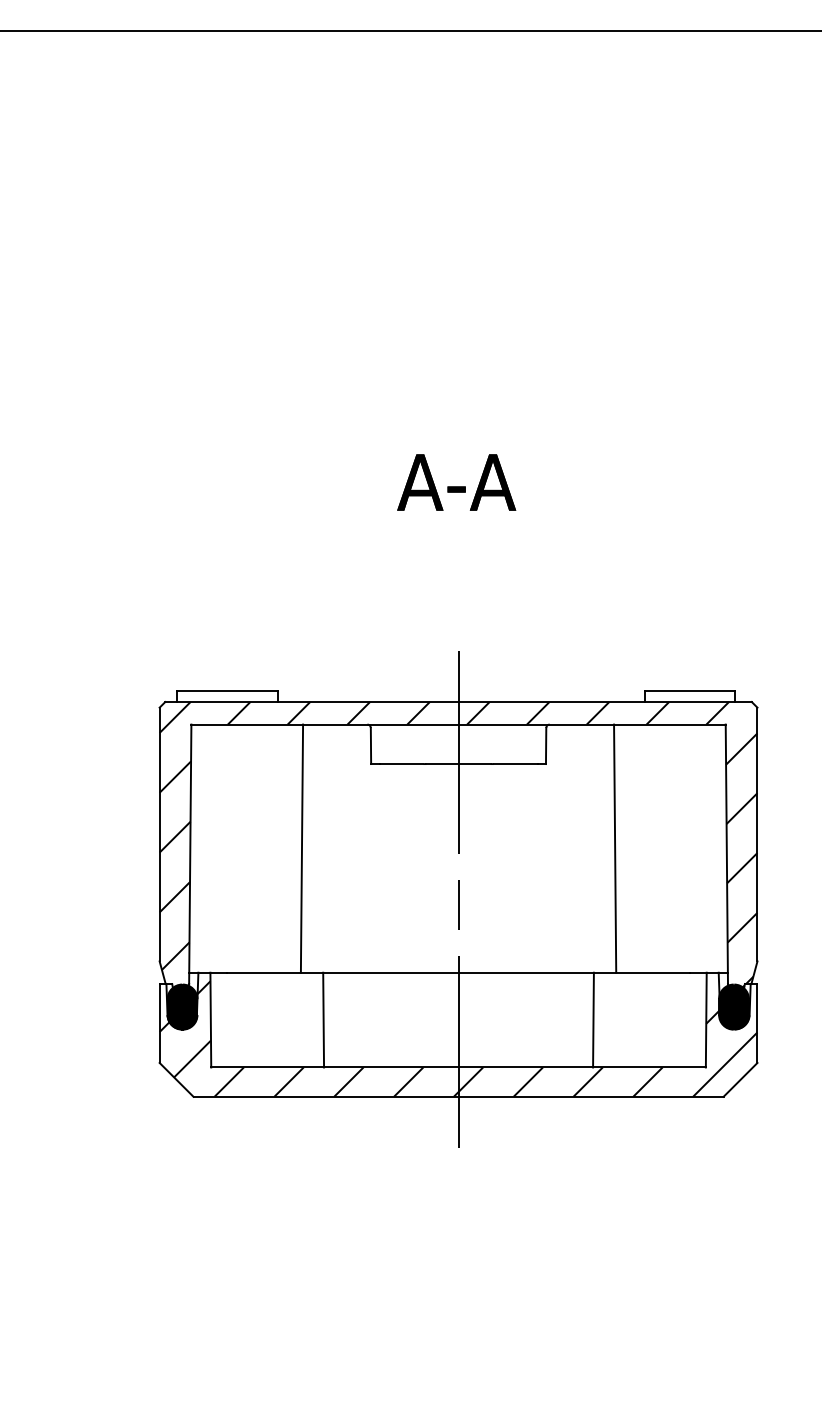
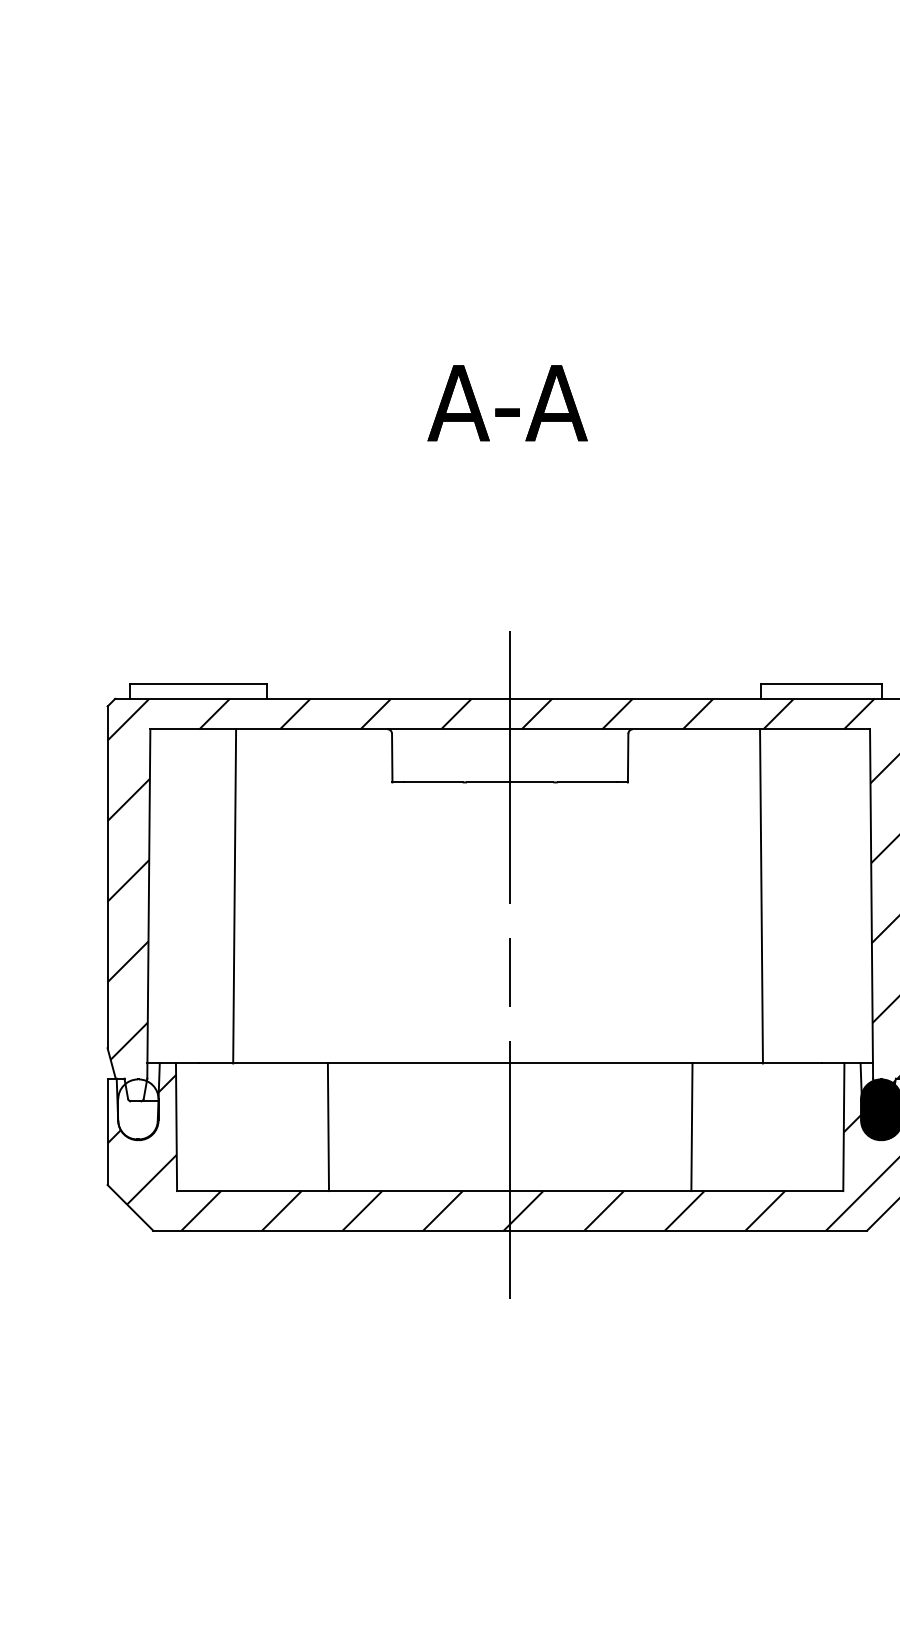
line: (301, 848) -> (233, 896), moved
line: (615, 848) -> (761, 896), moved
fill: (182, 1006) -> (138, 1108), removed

